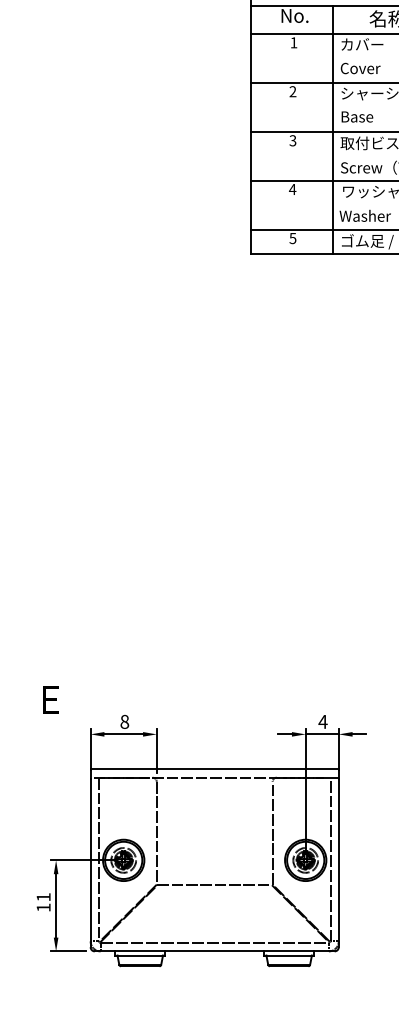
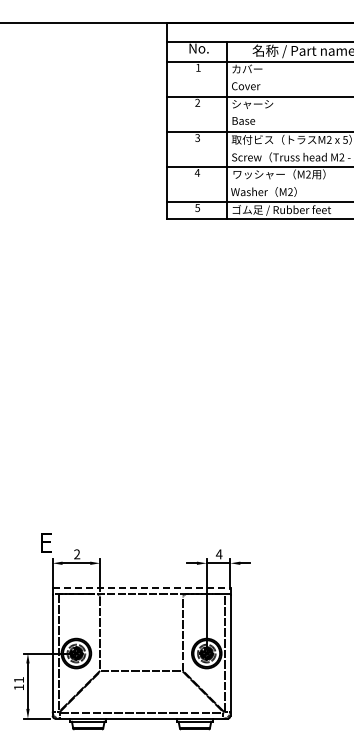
text: (51, 699) -> (46, 542), moved
text: (125, 722) -> (77, 554), 8 -> 2
line: (214, 769) -> (141, 588), solid -> dashed

